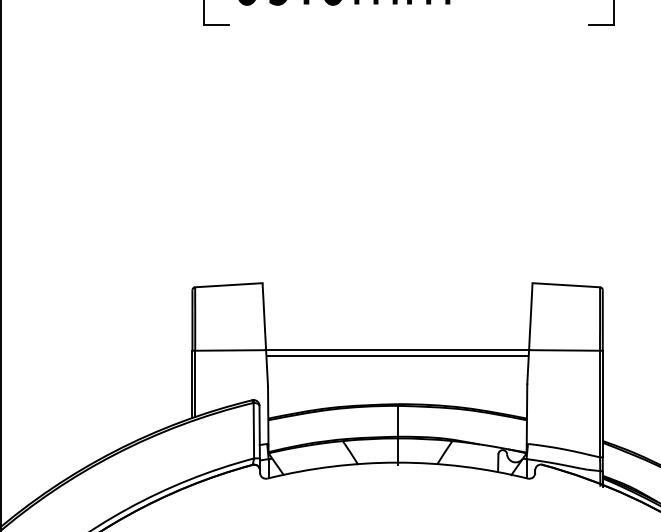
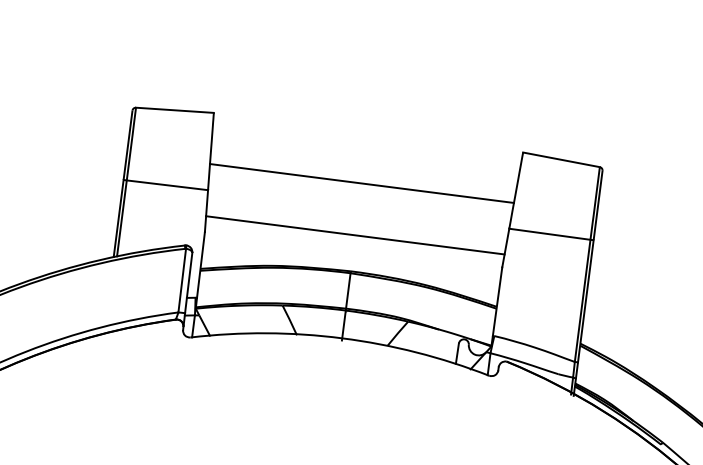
line: (397, 349) -> (361, 183), moved
line: (397, 355) -> (355, 235), moved

